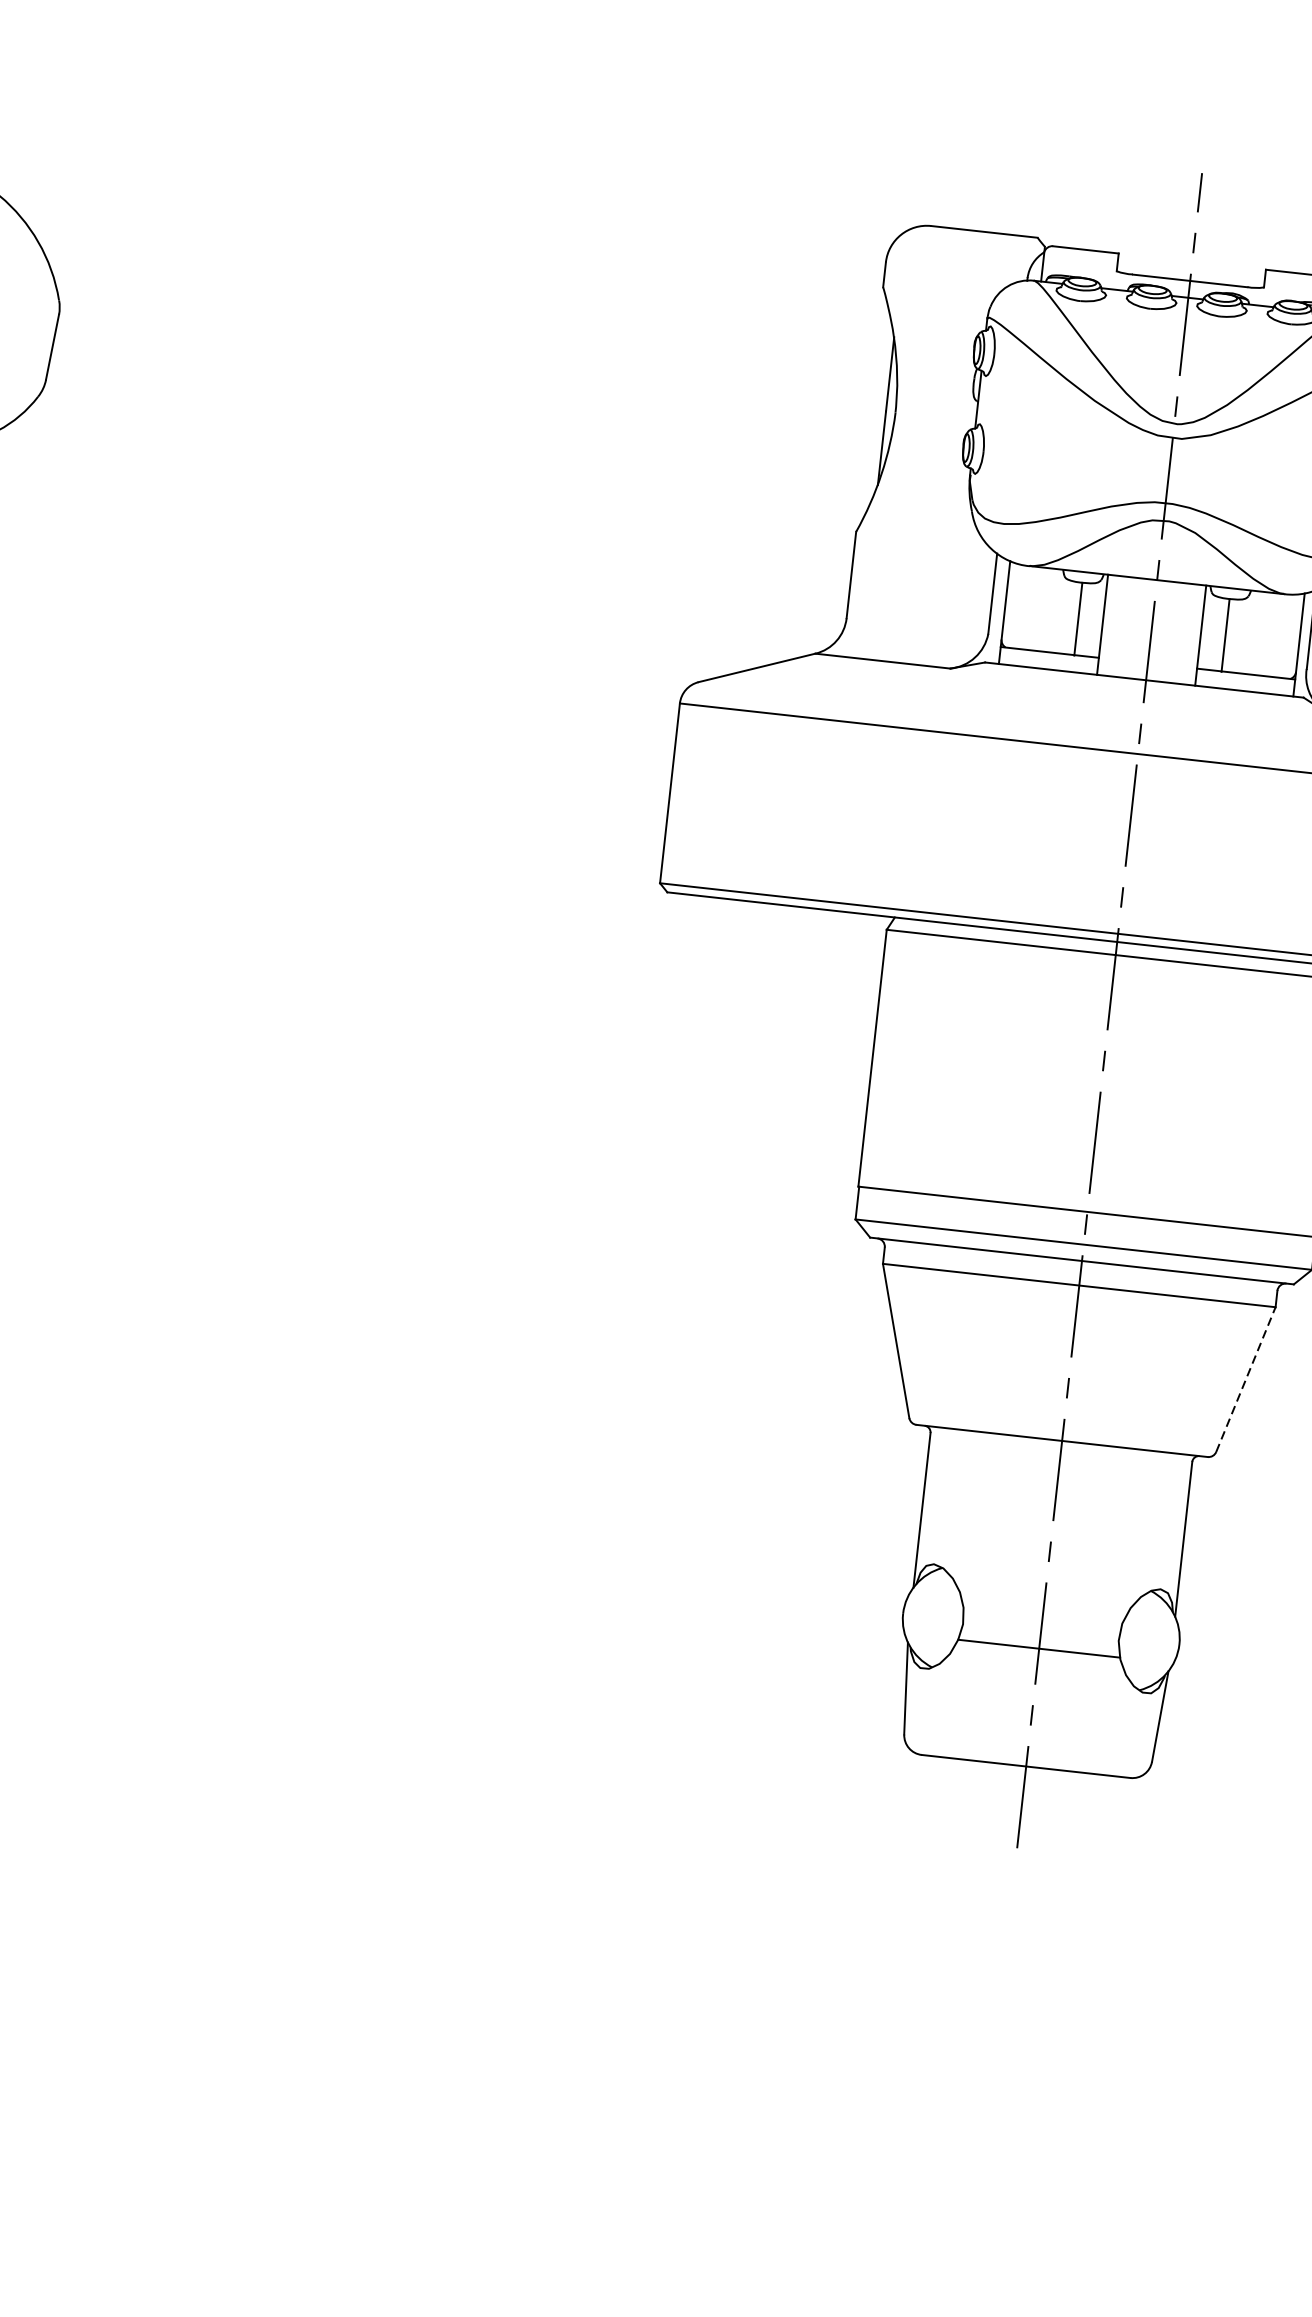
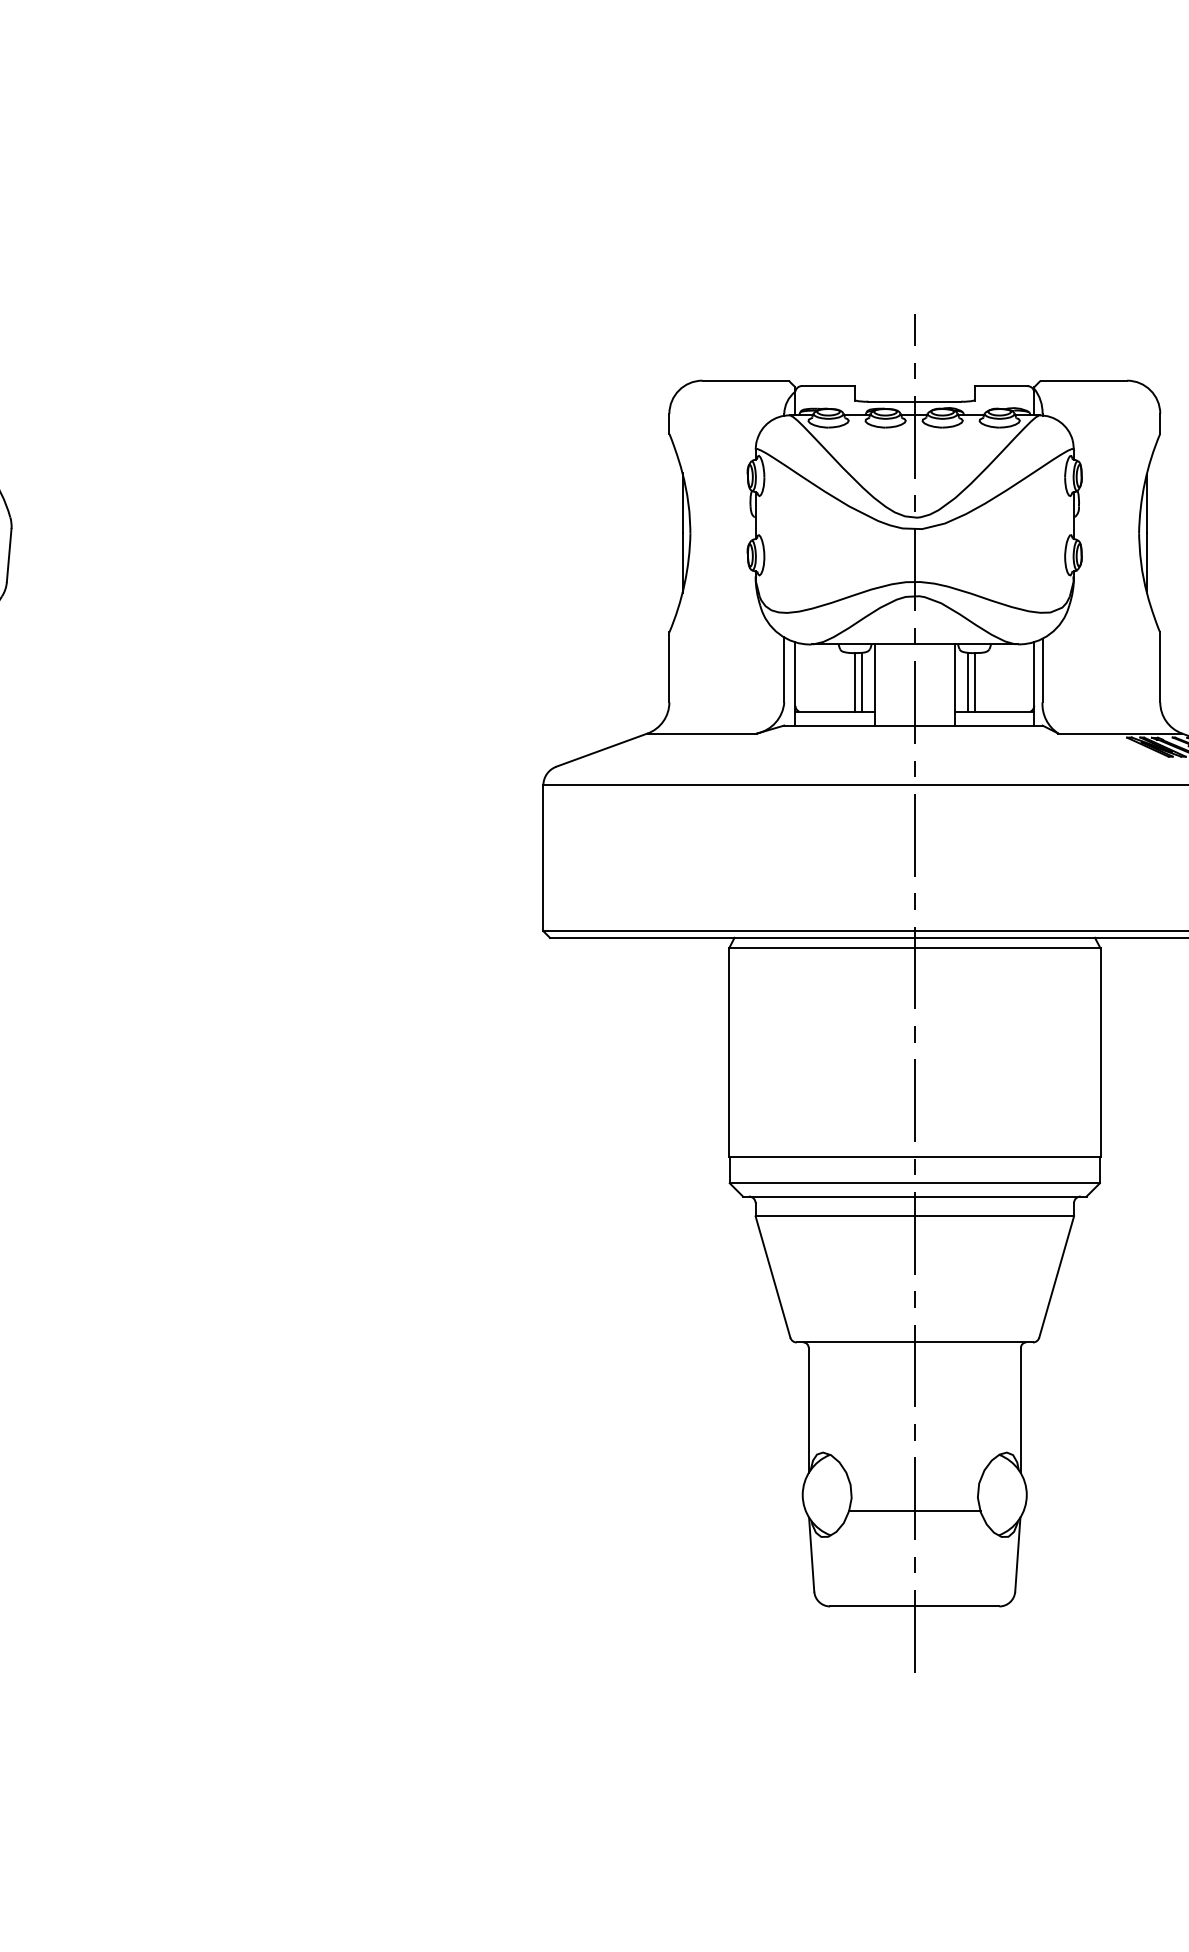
line: (1086, 618) -> (861, 681), added
line: (1217, 633) -> (967, 681), added
line: (1245, 1378) -> (1056, 1276), dashed -> solid

